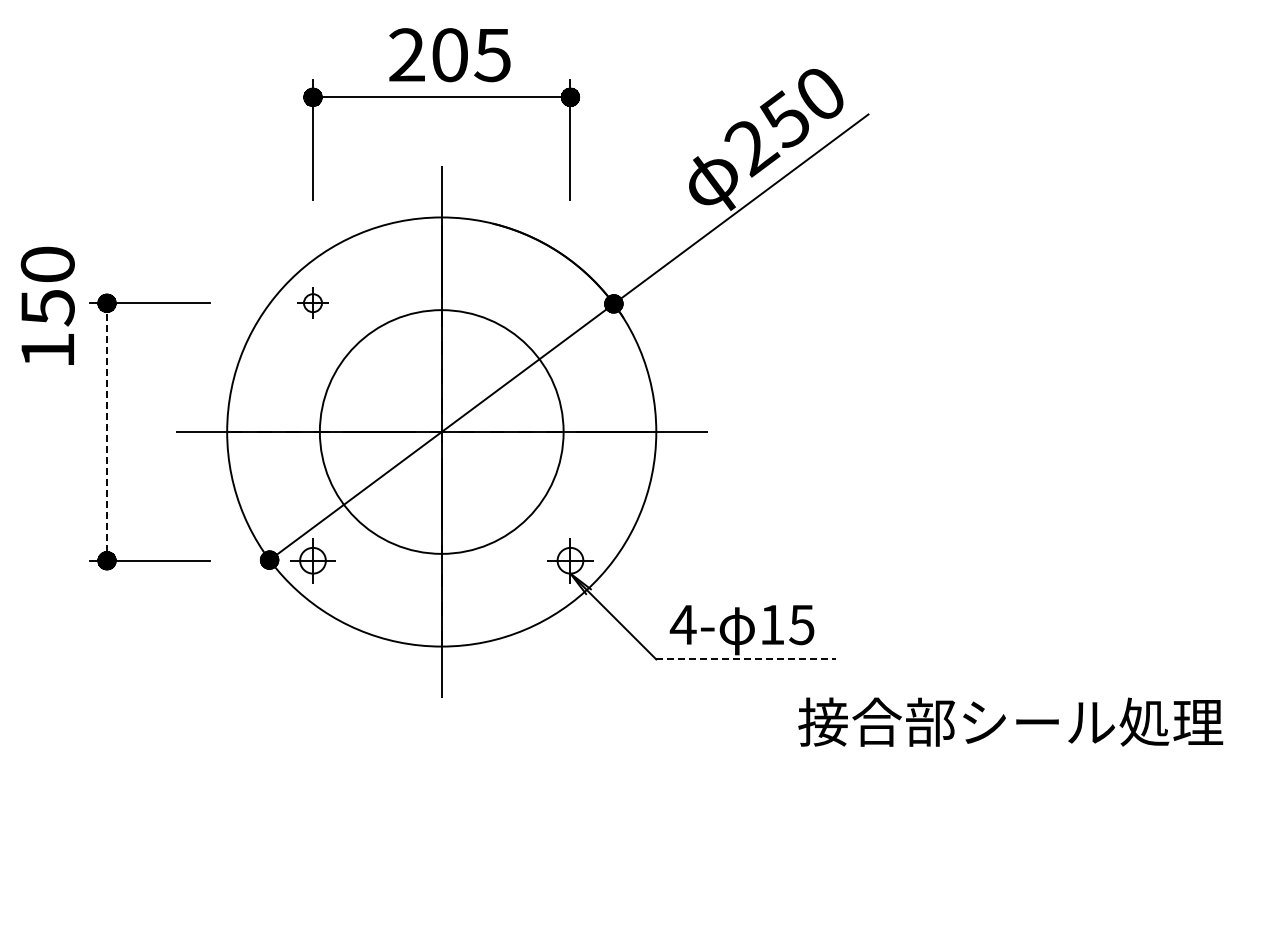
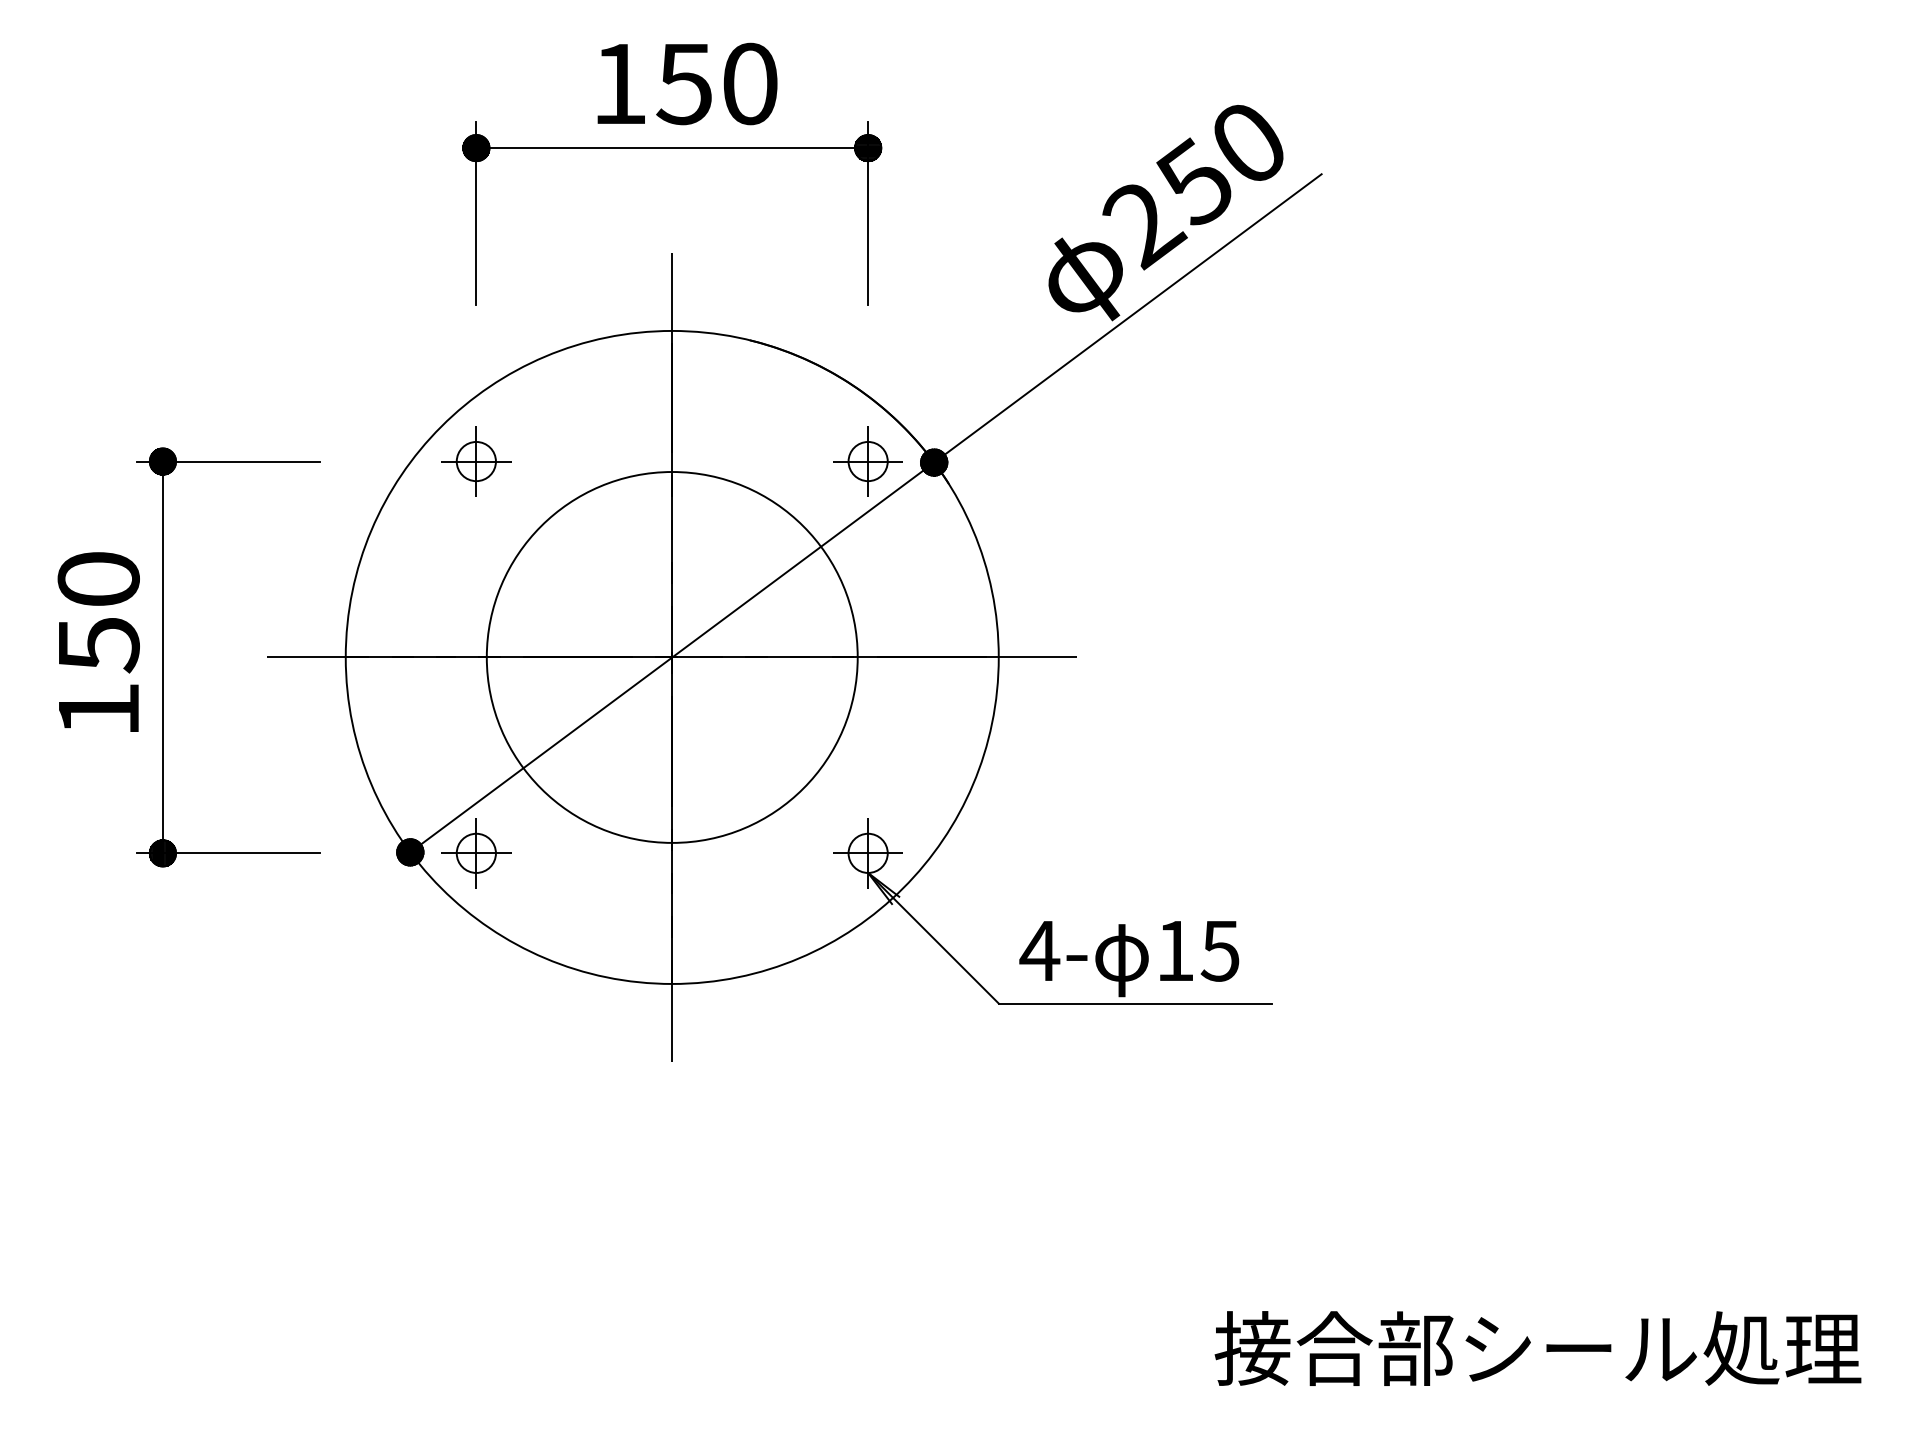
text: (449, 55) -> (684, 84), 205 -> 150
part: (312, 302) -> (475, 460), size x1.43
part: (570, 302) -> (868, 460), added
text: (47, 305) -> (98, 641), moved
line: (107, 432) -> (163, 658), dashed -> solid
line: (745, 659) -> (1134, 1003), dashed -> solid
text: (1010, 721) -> (1537, 1347), moved

